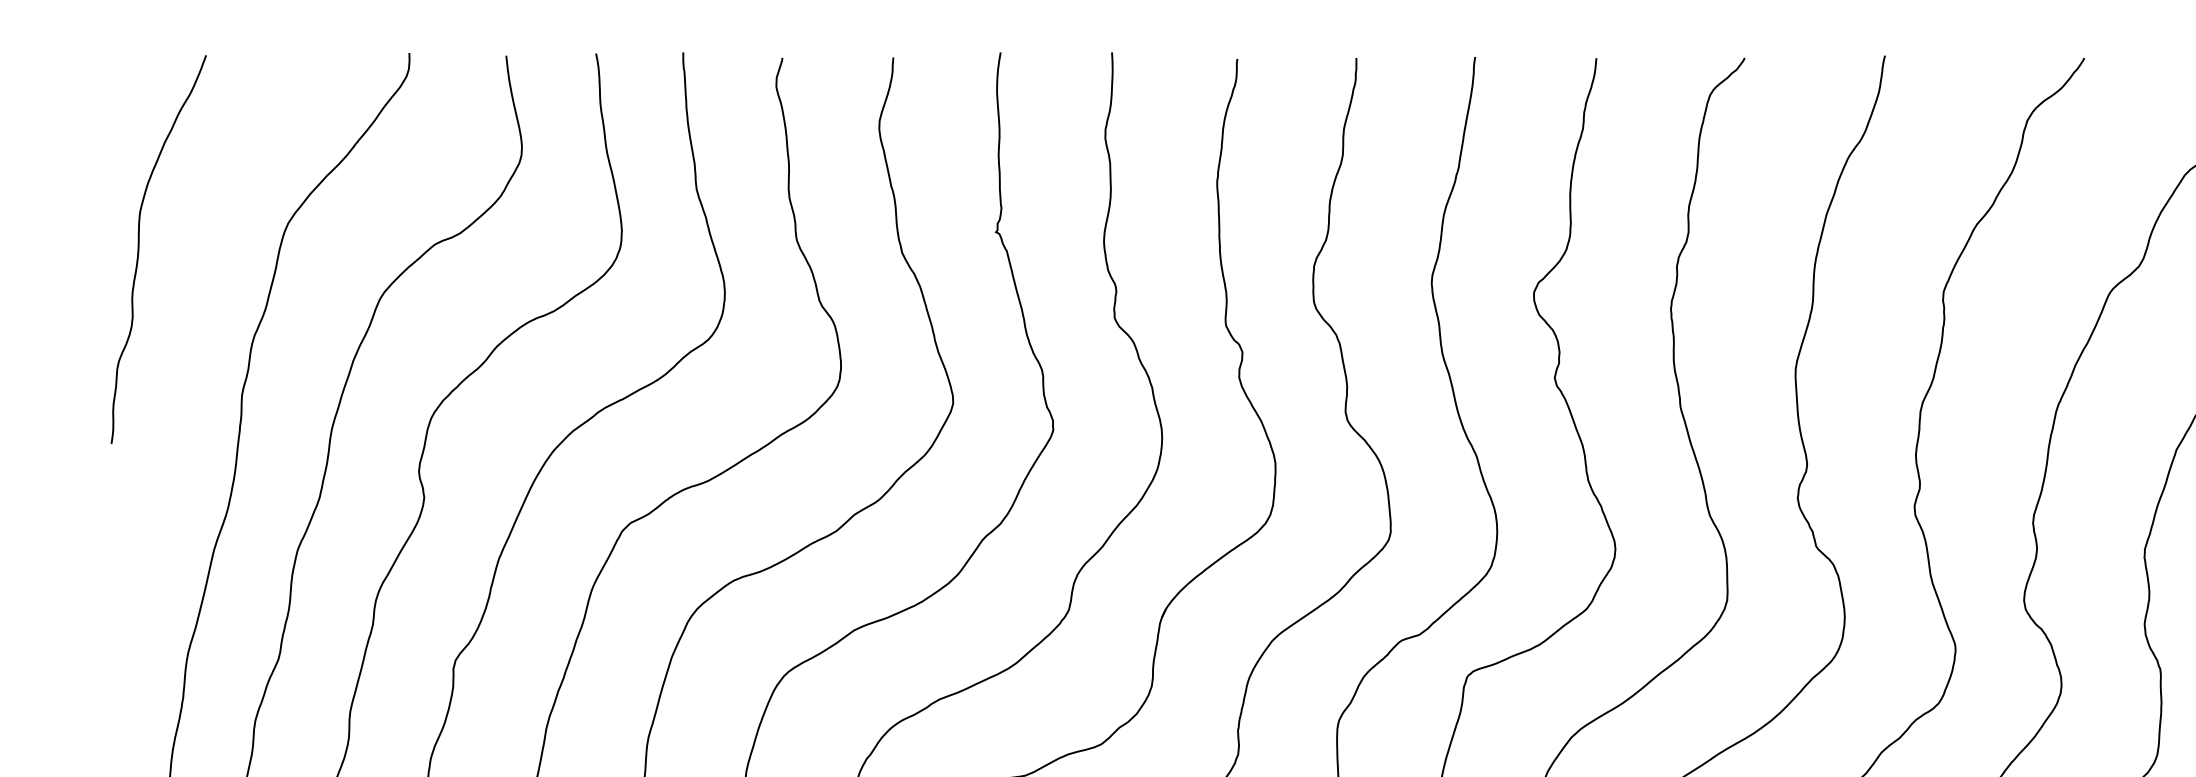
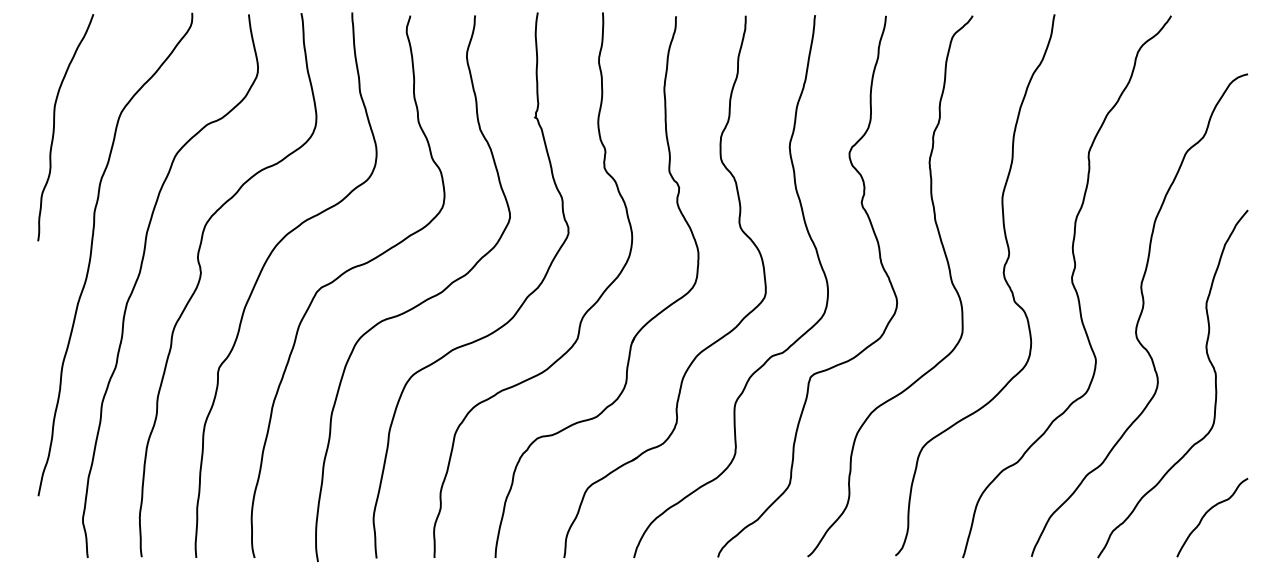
curve: (139, 249) -> (54, 127), moved

